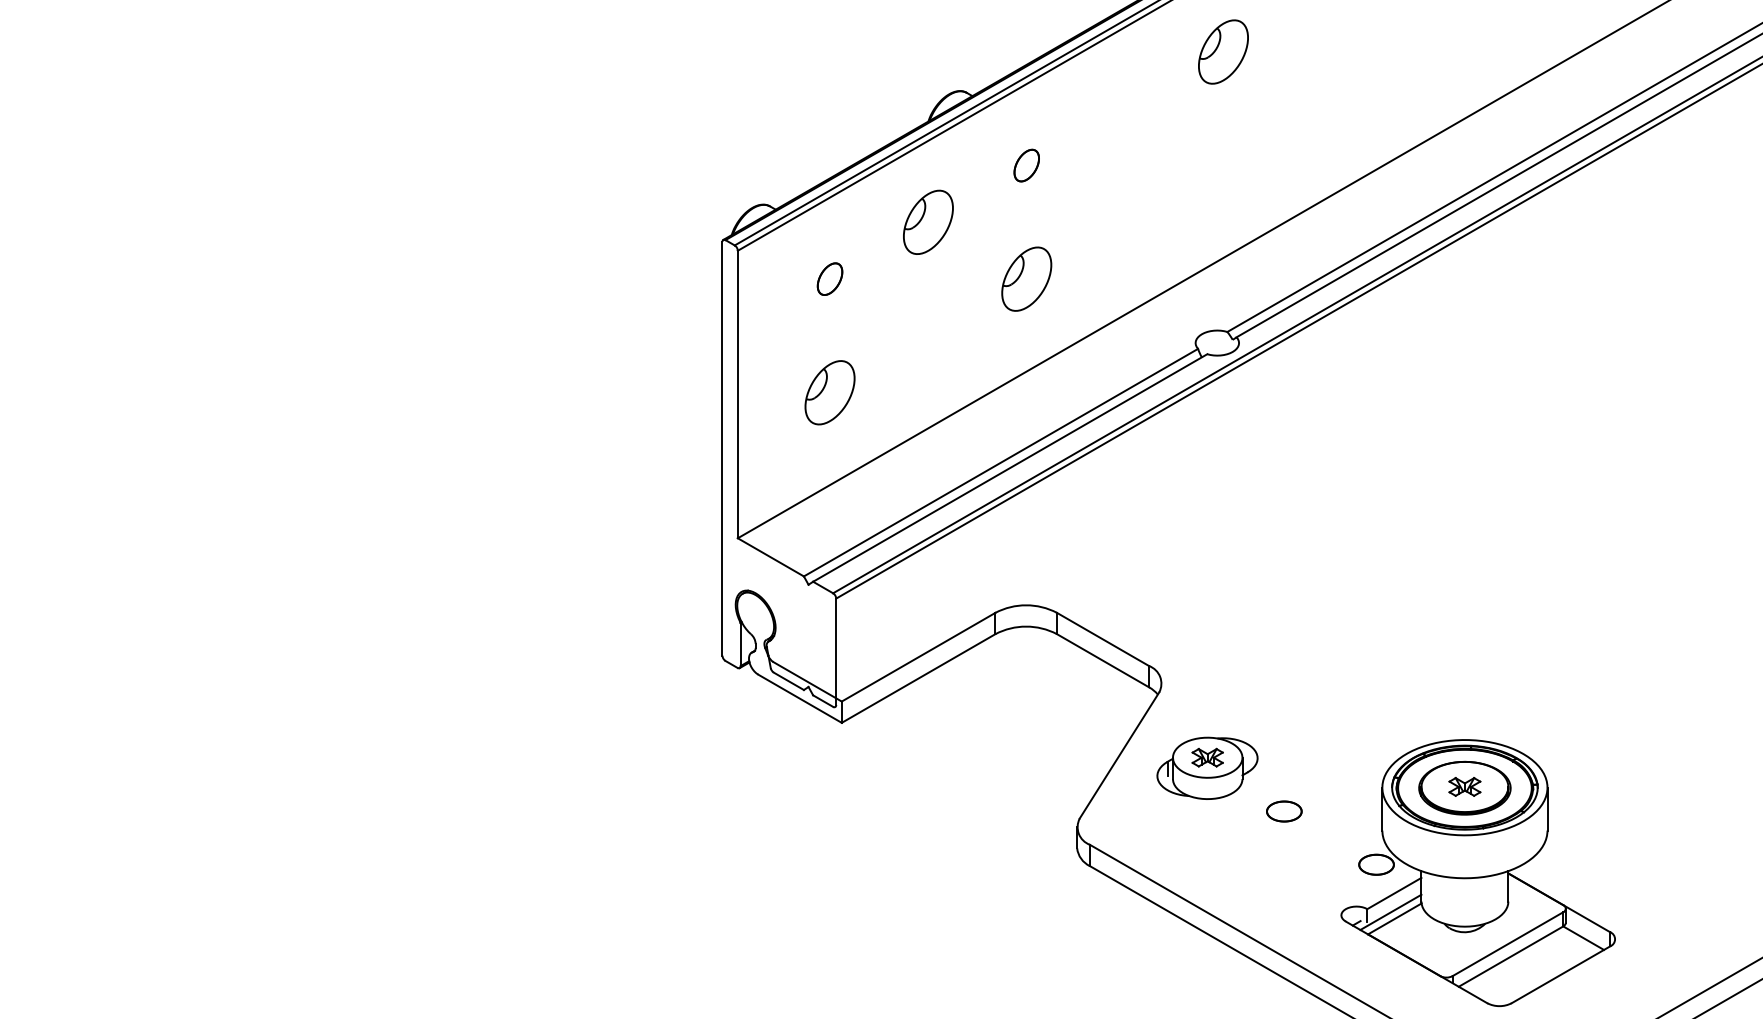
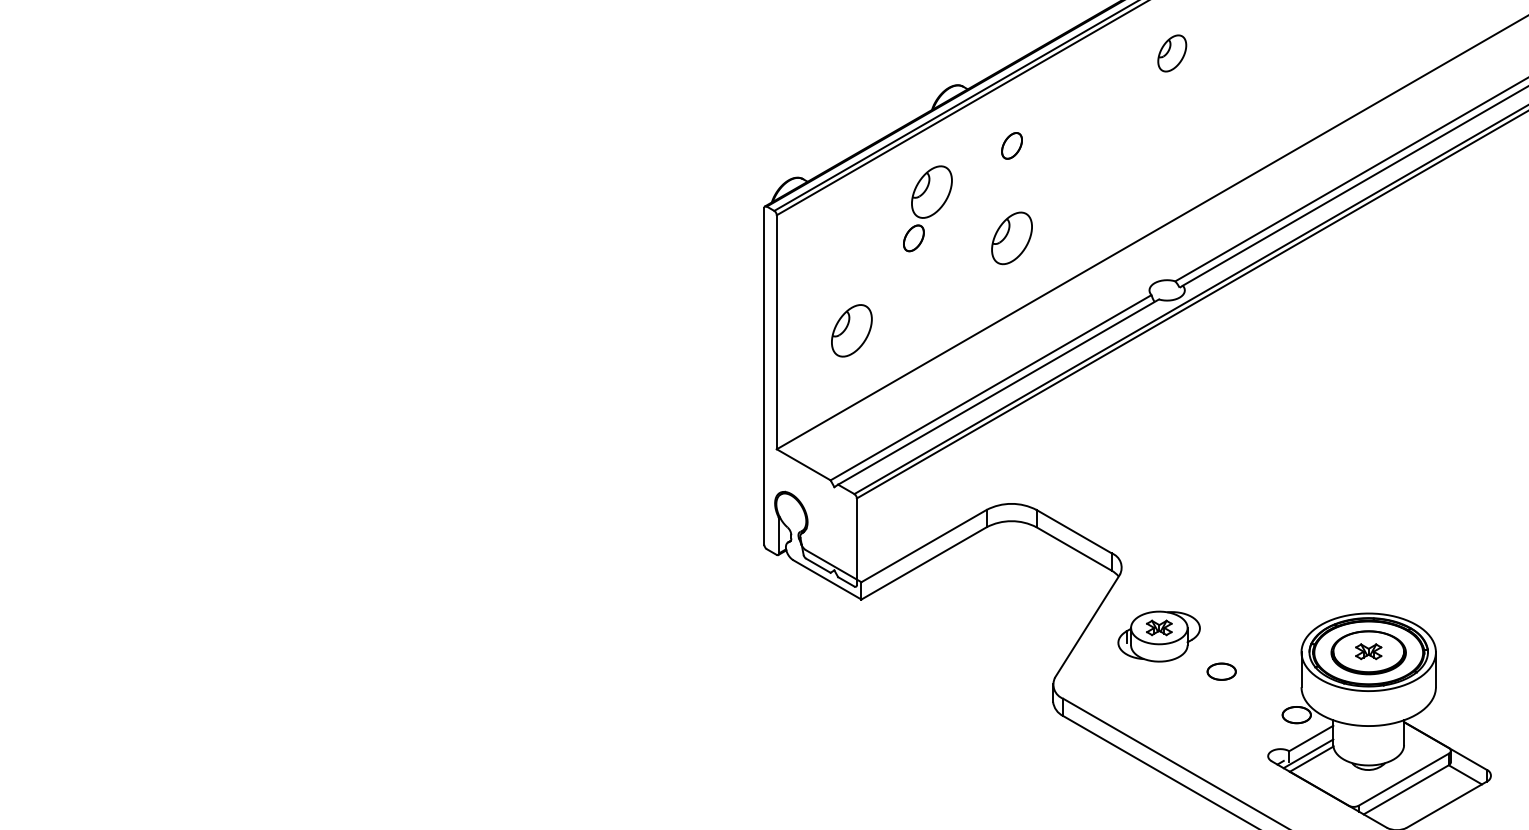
part: (1223, 52) -> (1172, 53), size x0.7
part: (829, 279) -> (913, 238), moved

